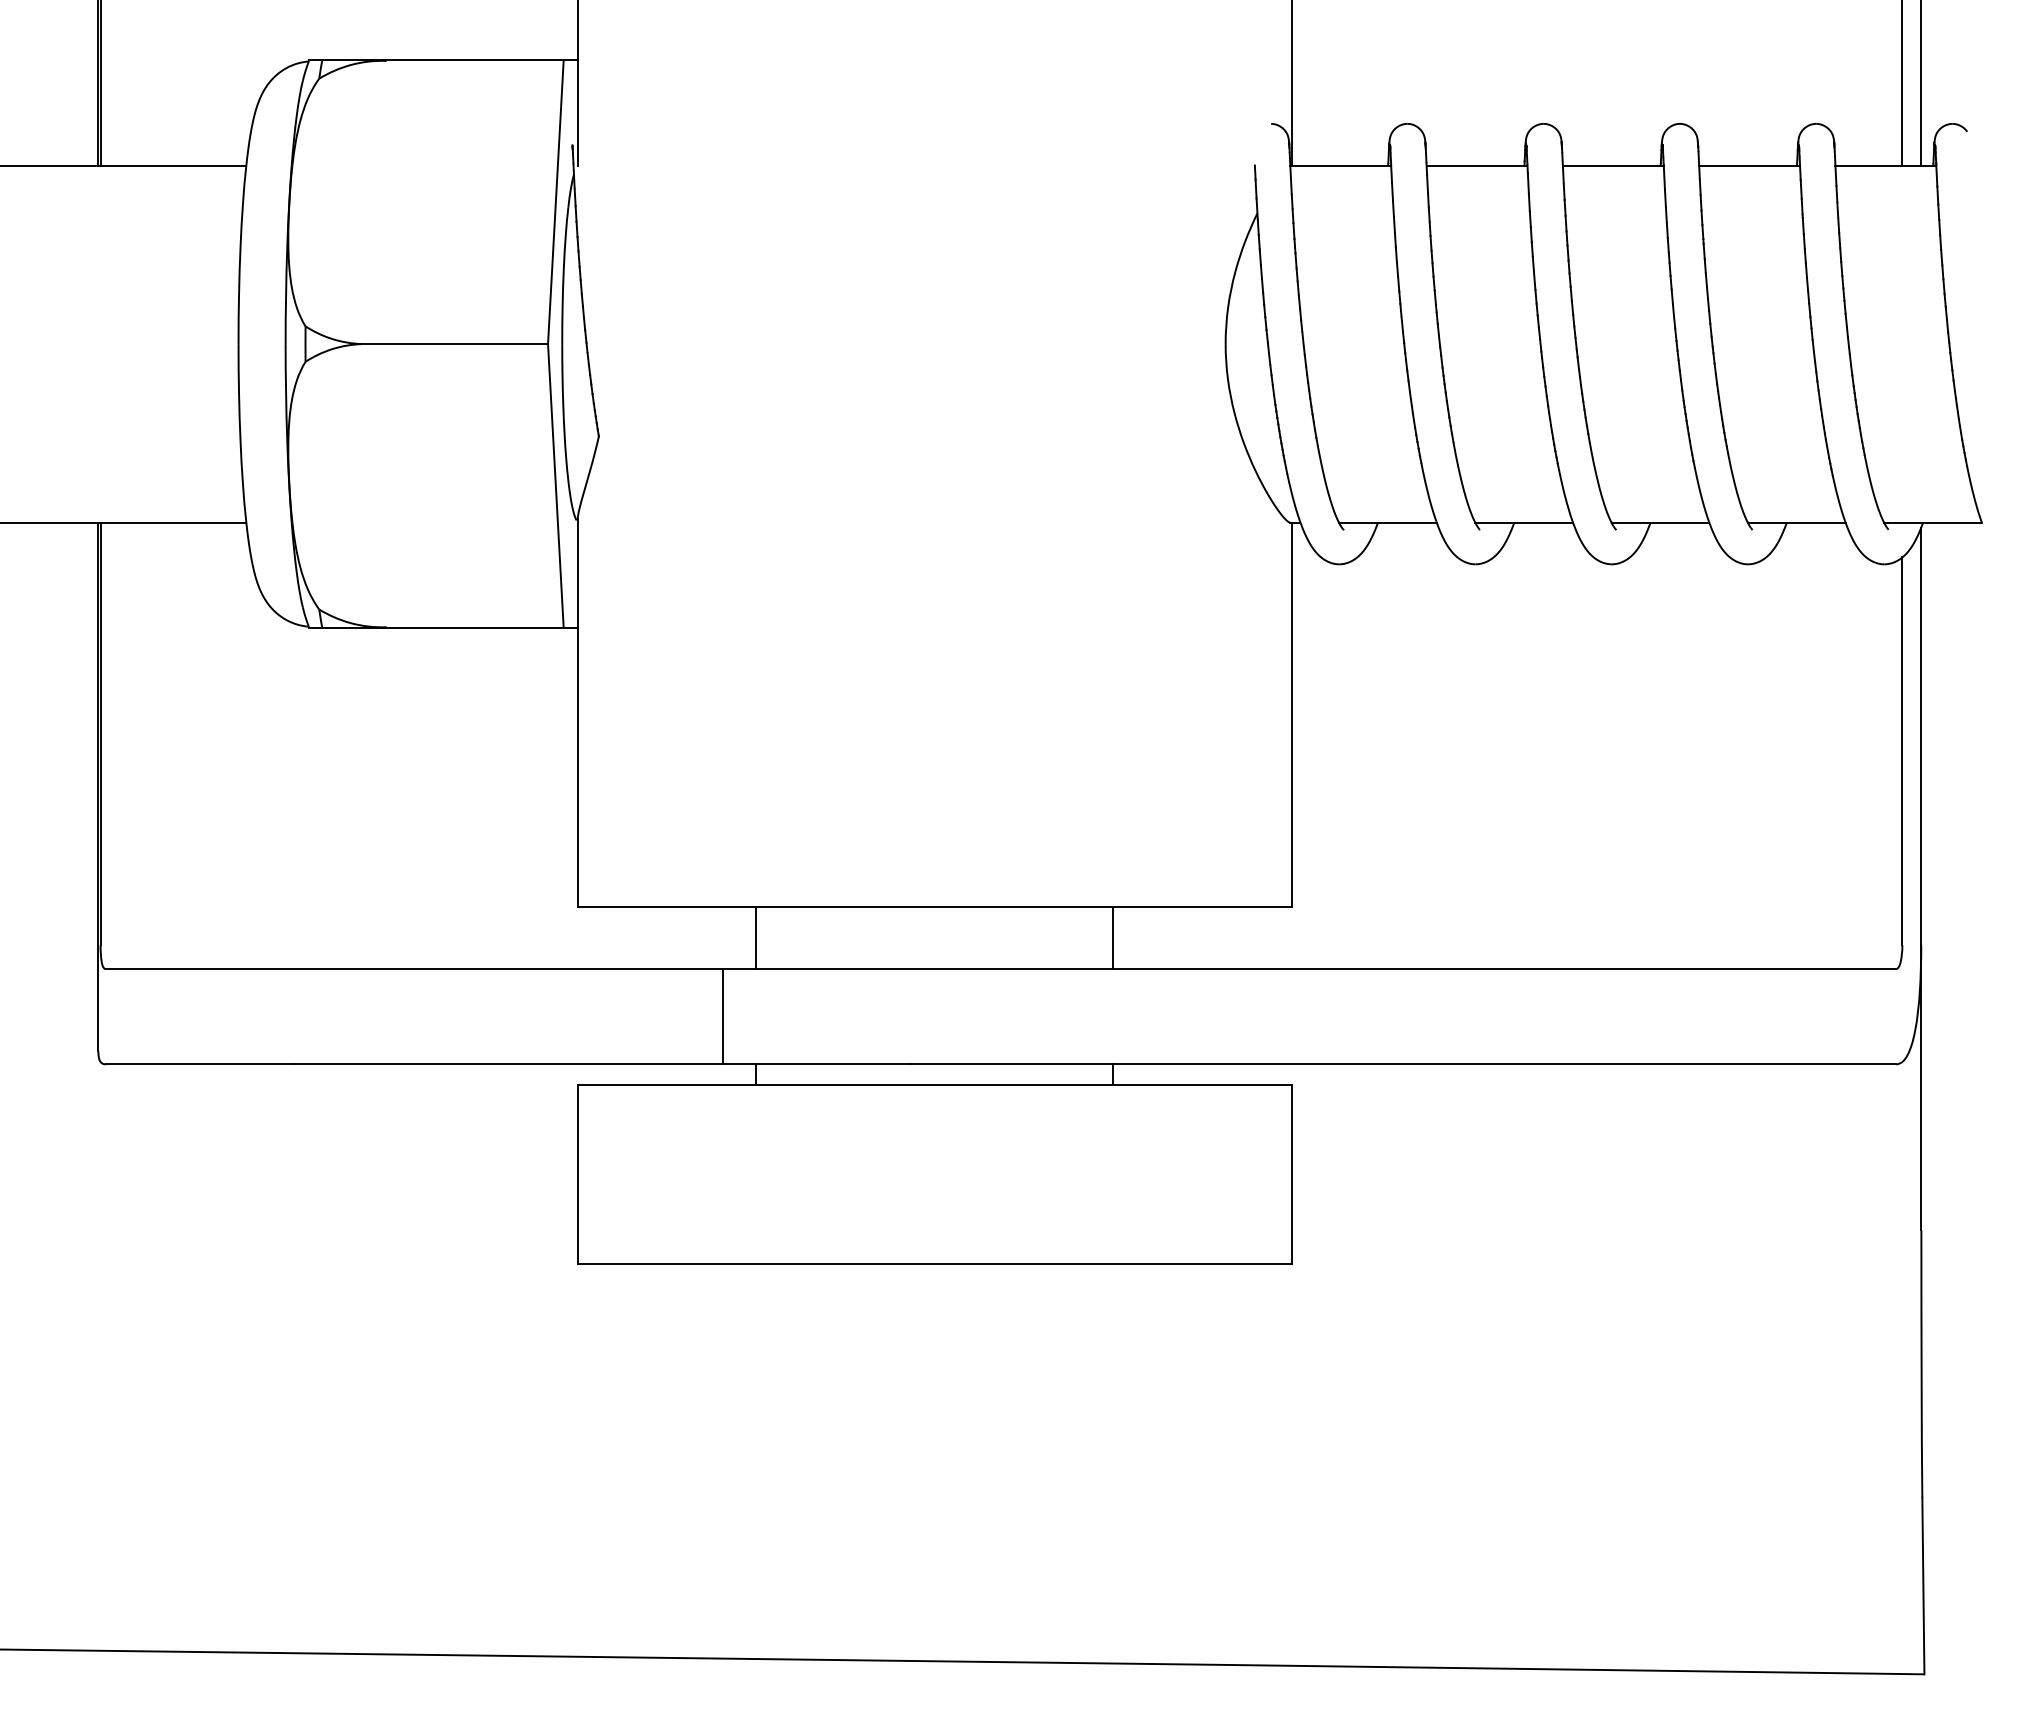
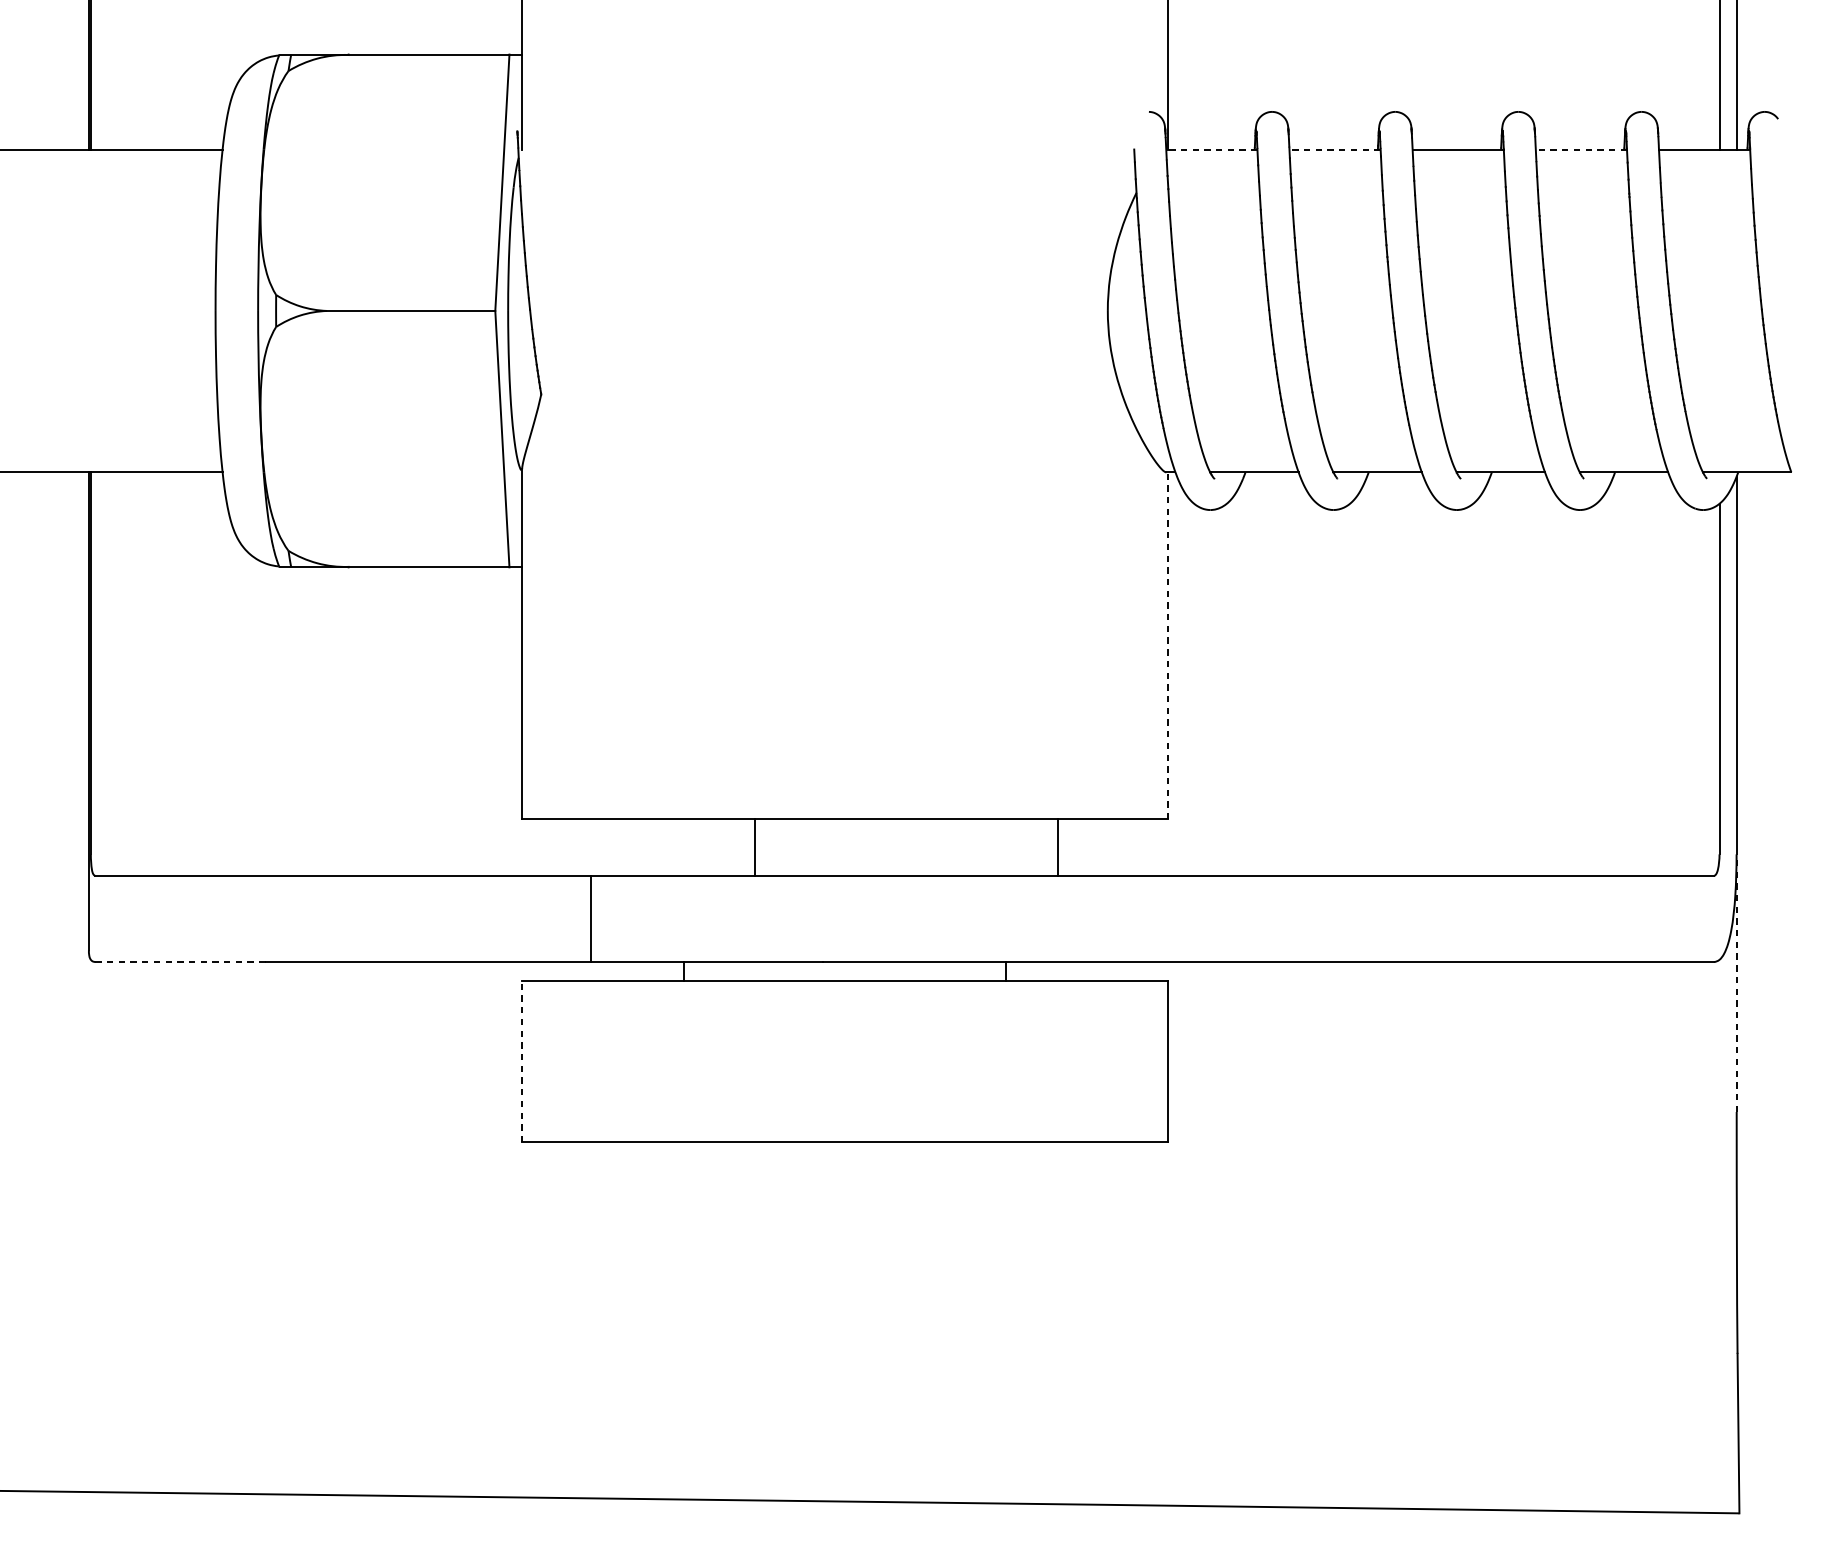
line: (1340, 165) -> (1211, 149), solid -> dashed
line: (1476, 165) -> (1334, 149), solid -> dashed
line: (1749, 165) -> (1581, 149), solid -> dashed
line: (1292, 714) -> (1168, 645), solid -> dashed
line: (756, 937) -> (755, 847), moved
line: (1113, 937) -> (1057, 847), moved
line: (723, 1016) -> (590, 918), moved
line: (199, 1064) -> (180, 962), solid -> dashed
line: (1921, 1087) -> (1736, 982), solid -> dashed
line: (577, 1173) -> (521, 1060), solid -> dashed

